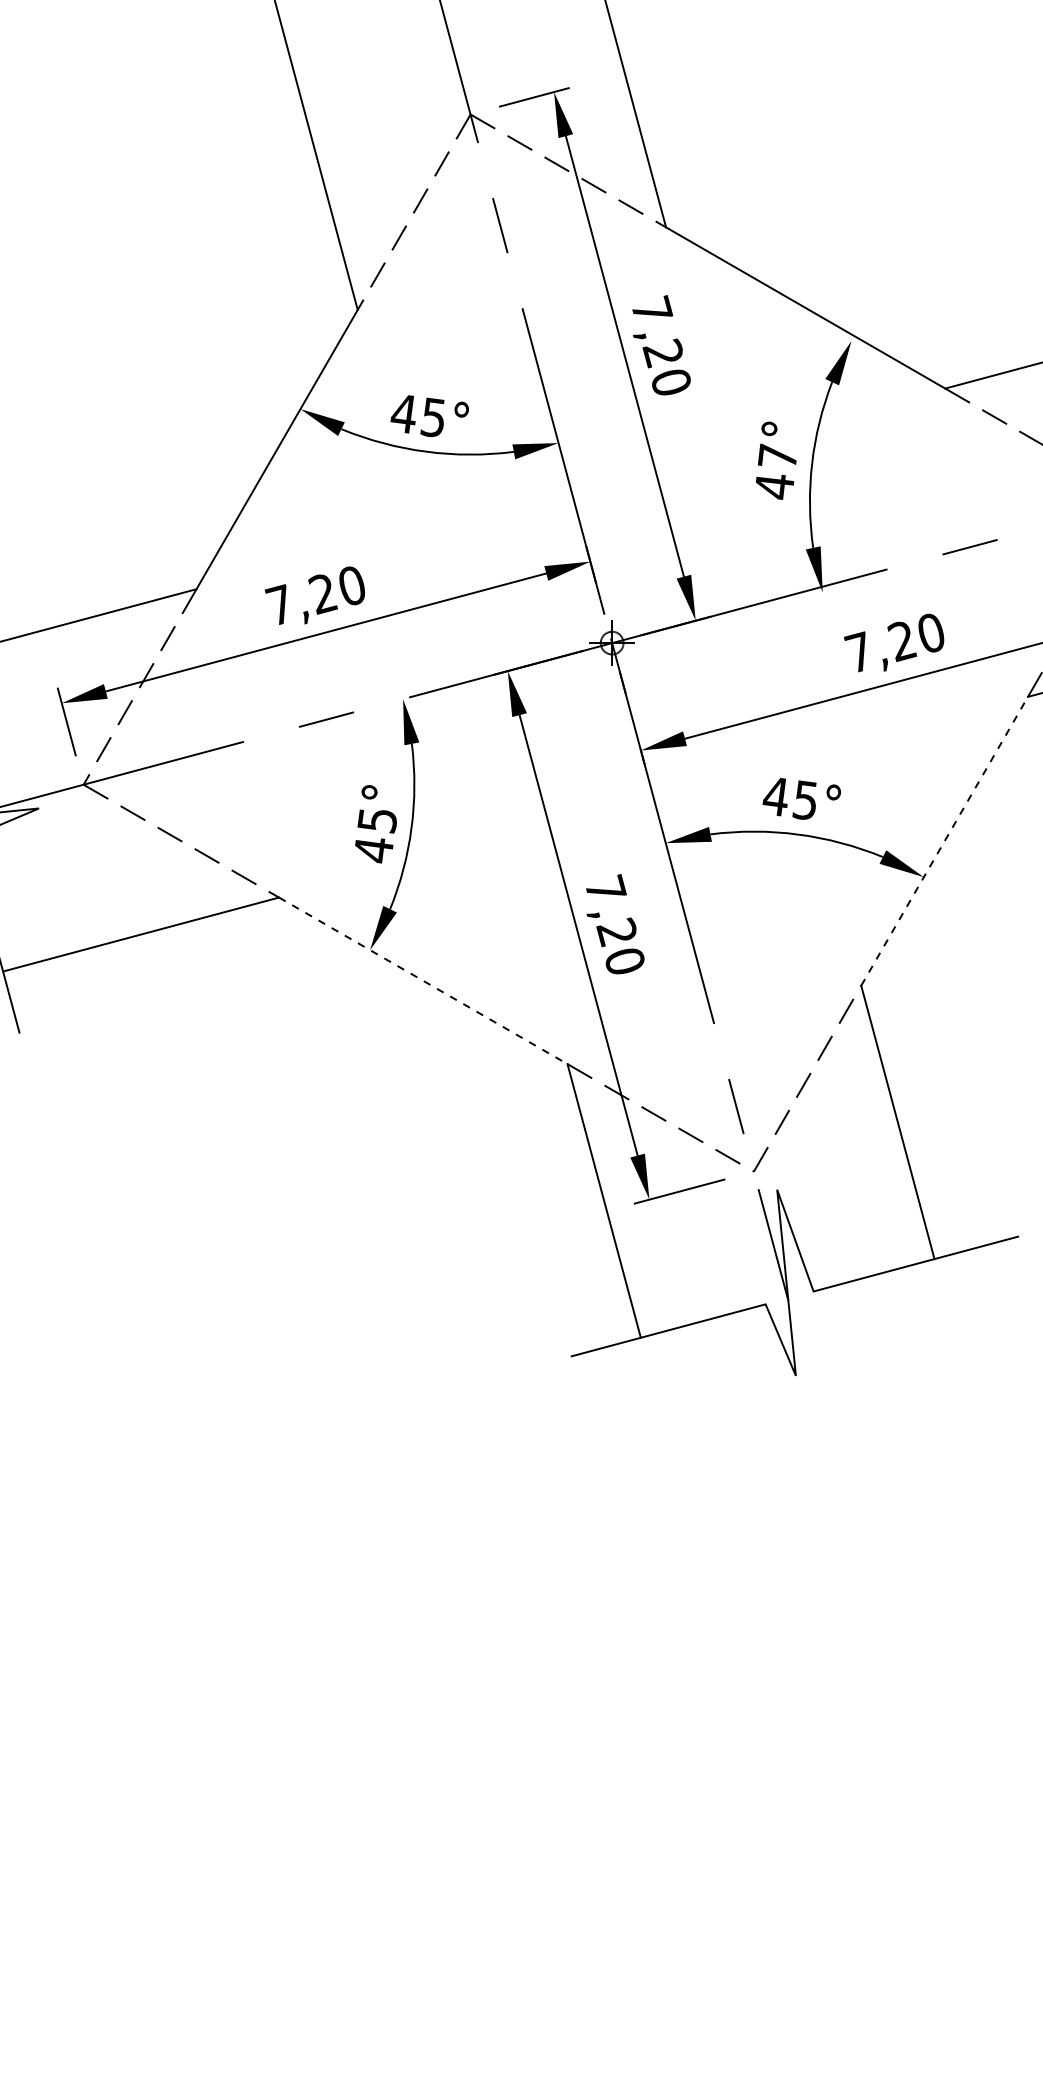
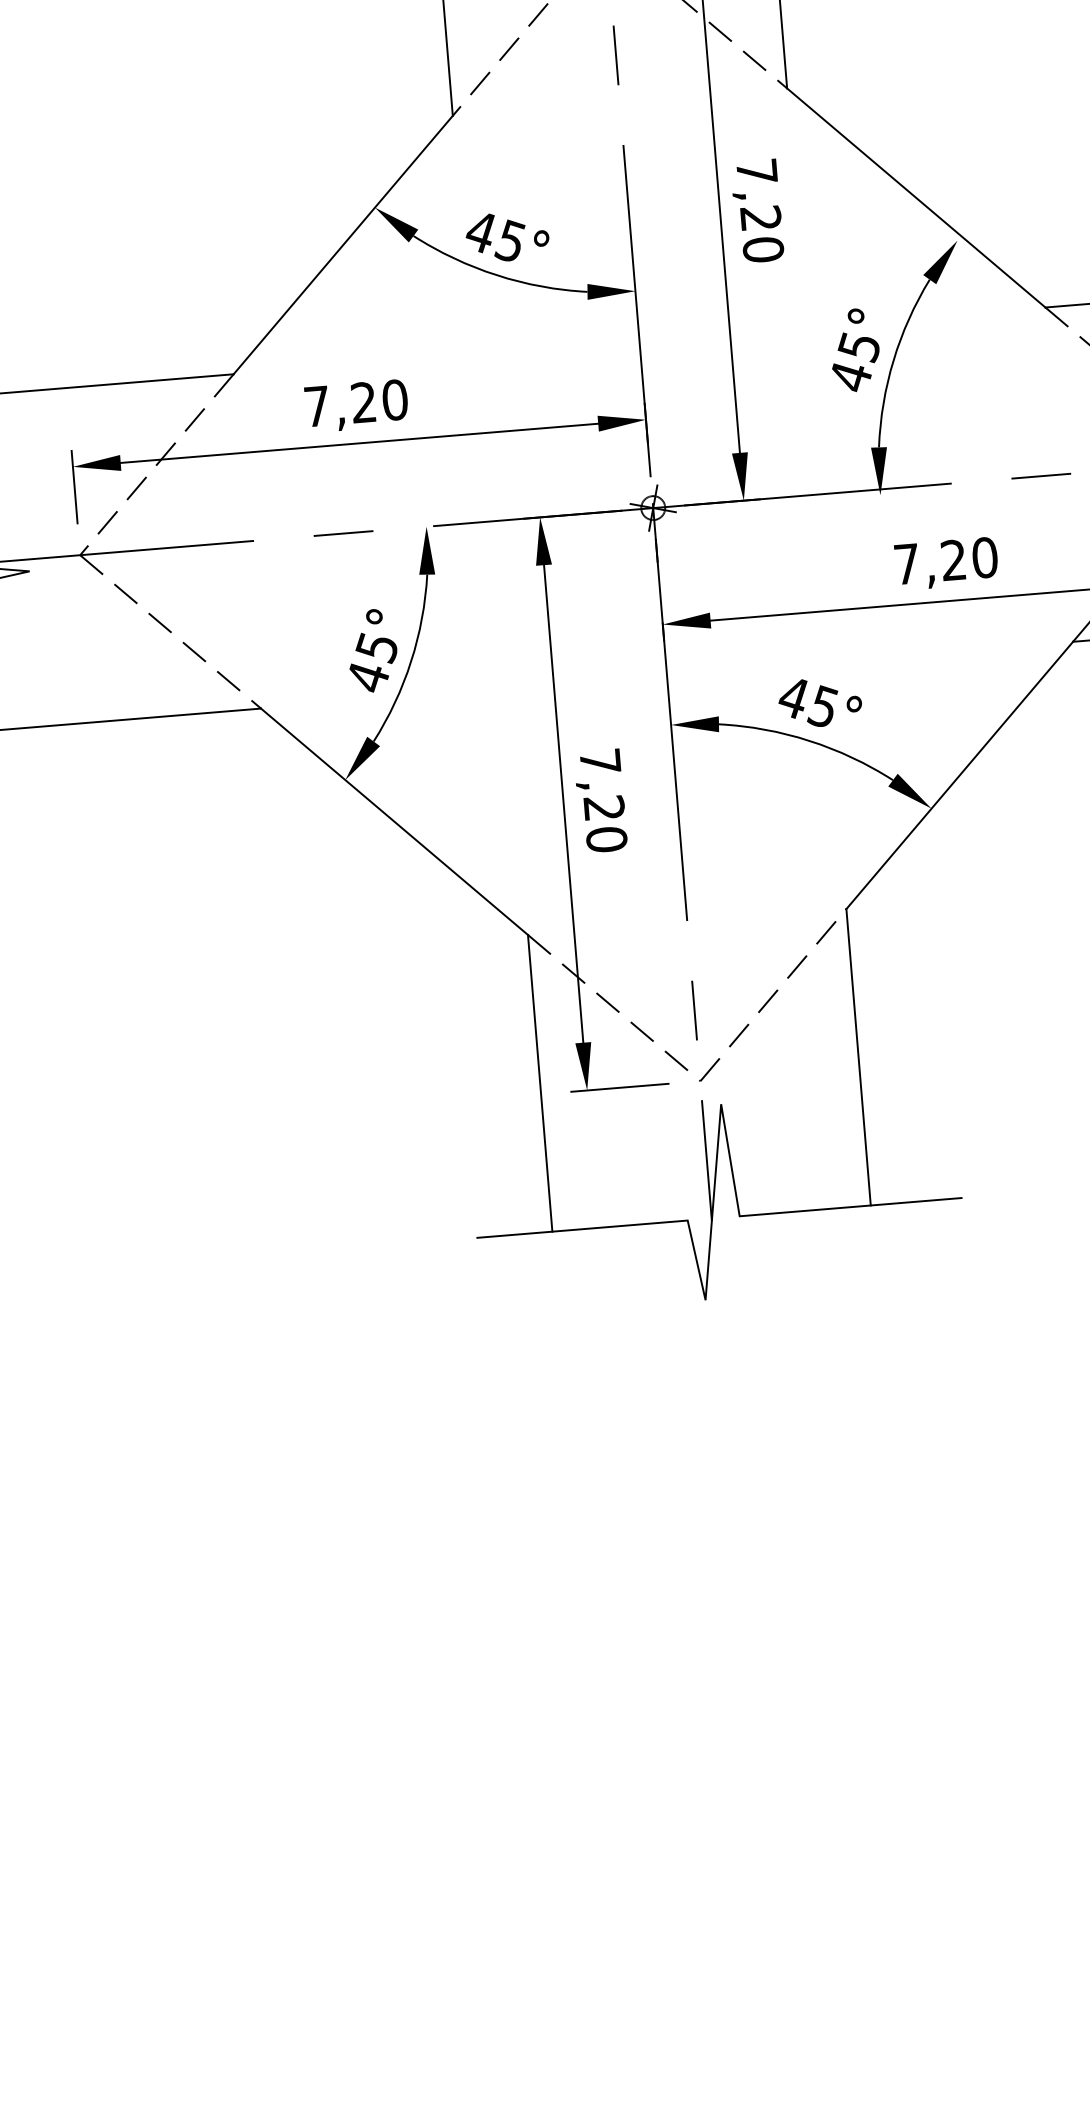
text: (777, 456) -> (859, 346), 47° -> 45°
line: (944, 841) -> (959, 775), dashed -> solid
line: (423, 980) -> (394, 821), dashed -> solid

